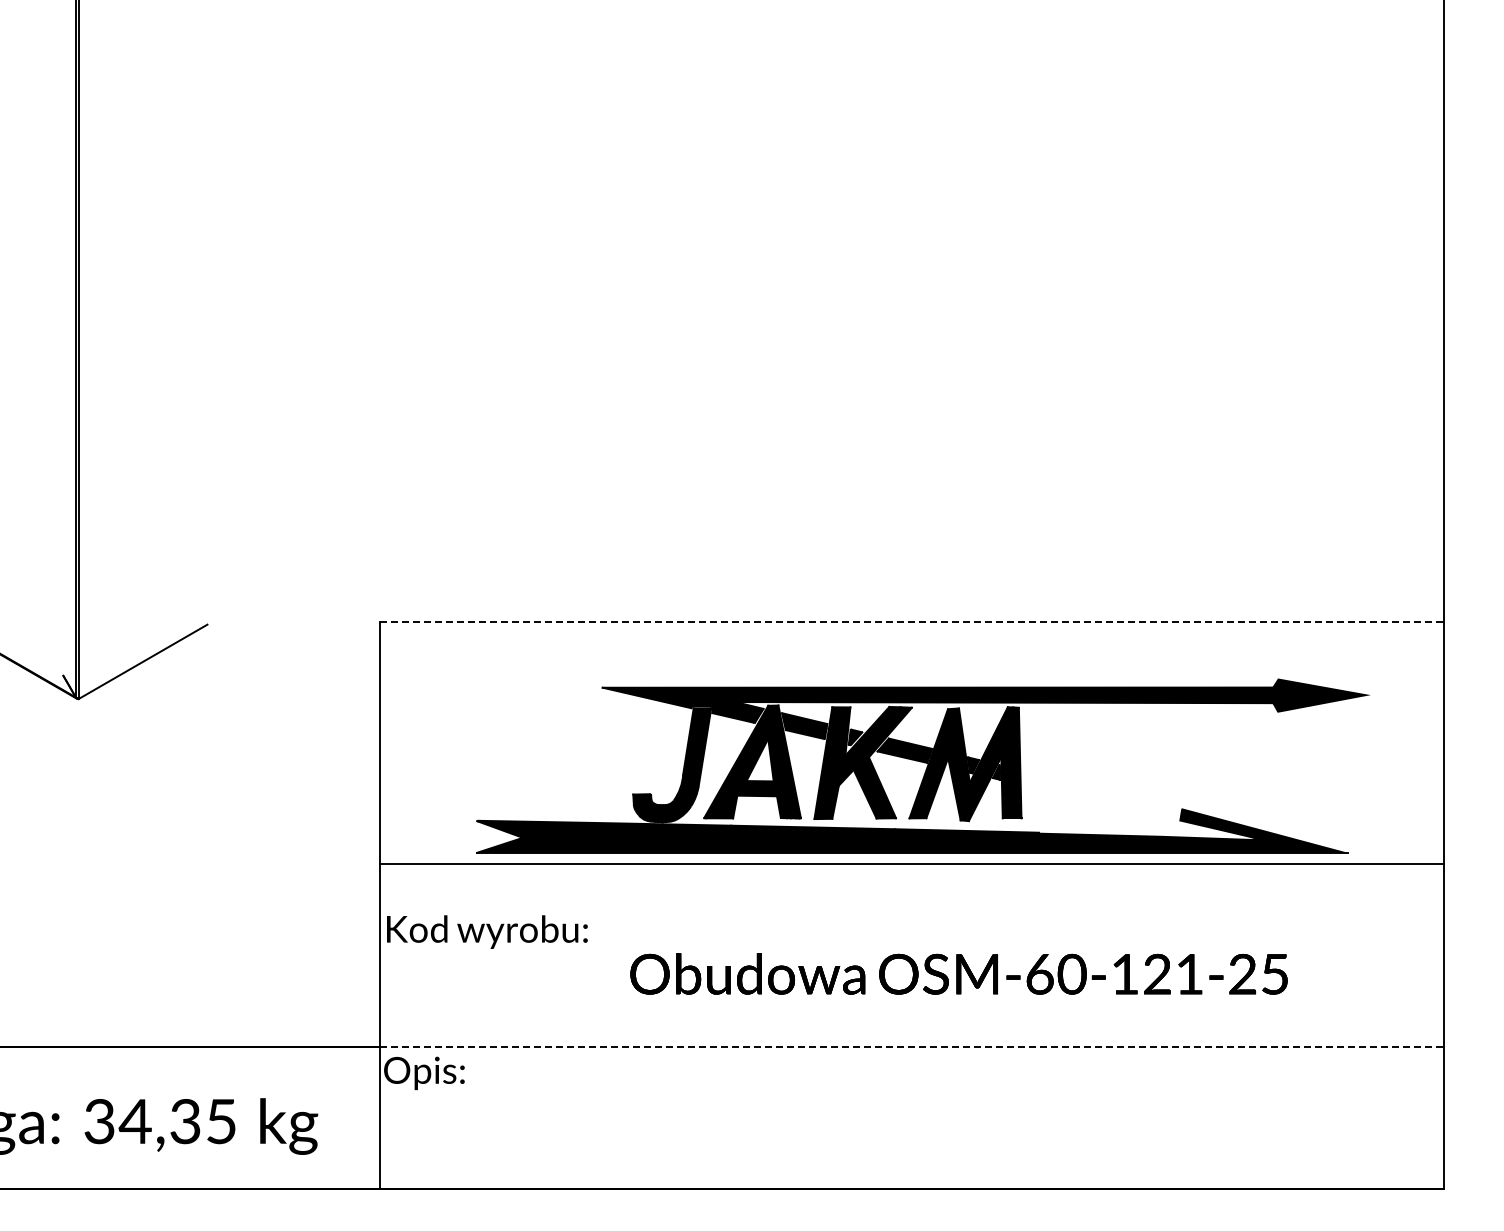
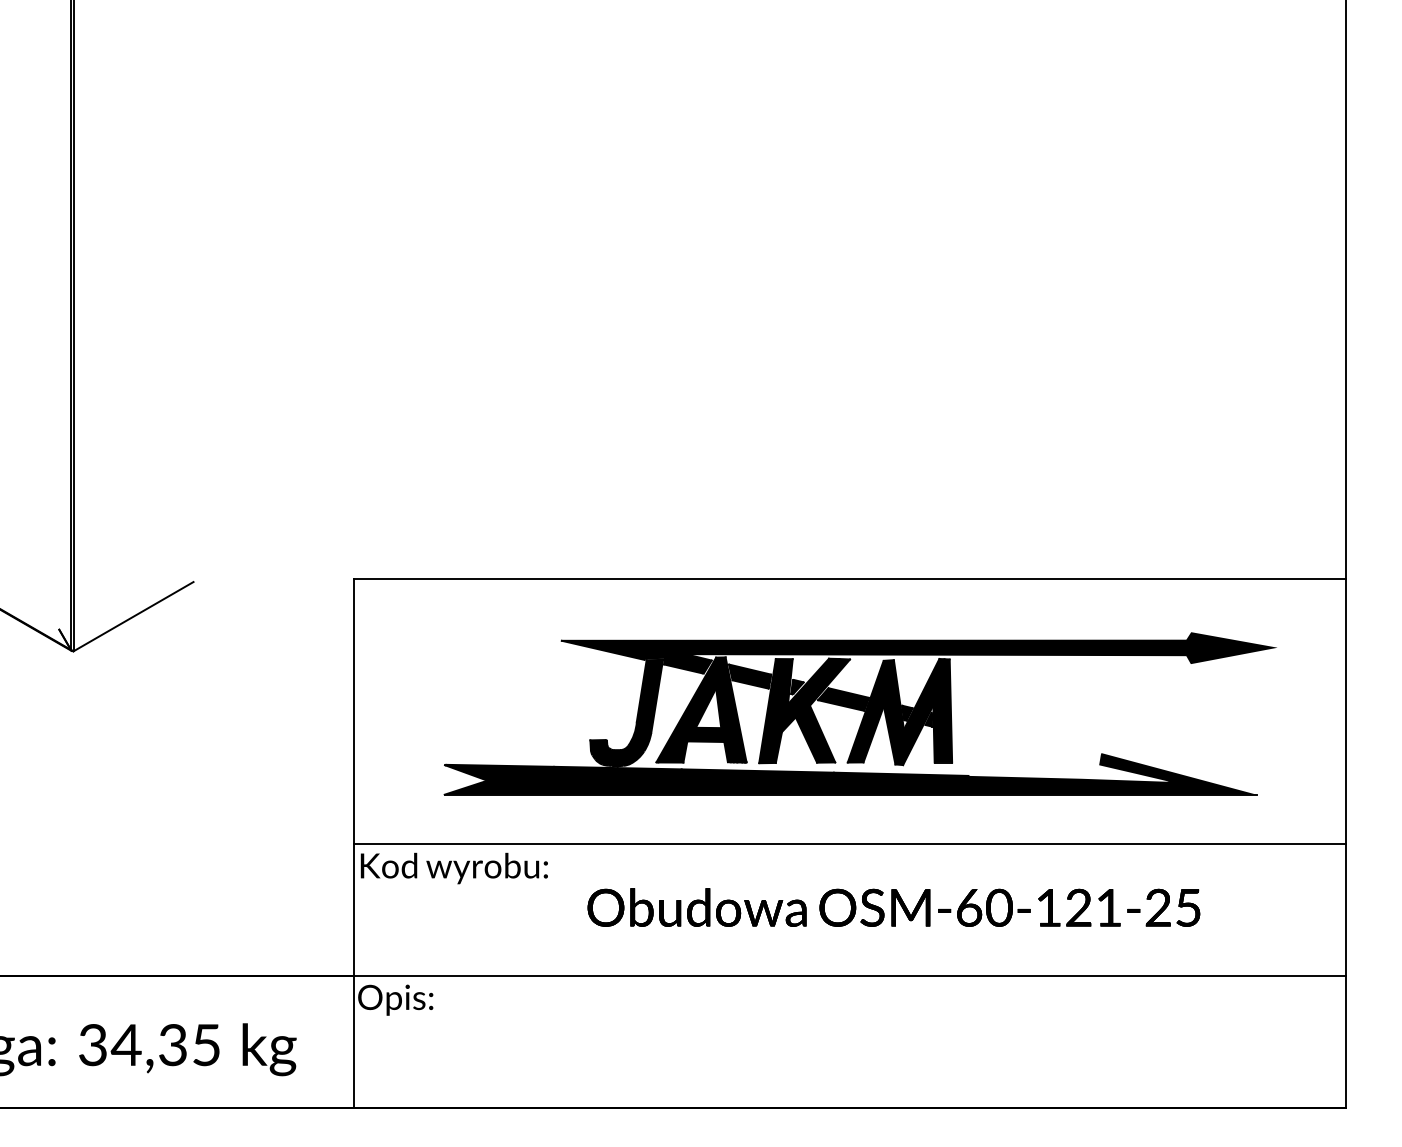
line: (912, 621) -> (850, 579), dashed -> solid
line: (911, 864) -> (849, 843), moved
line: (912, 1047) -> (850, 976), dashed -> solid

